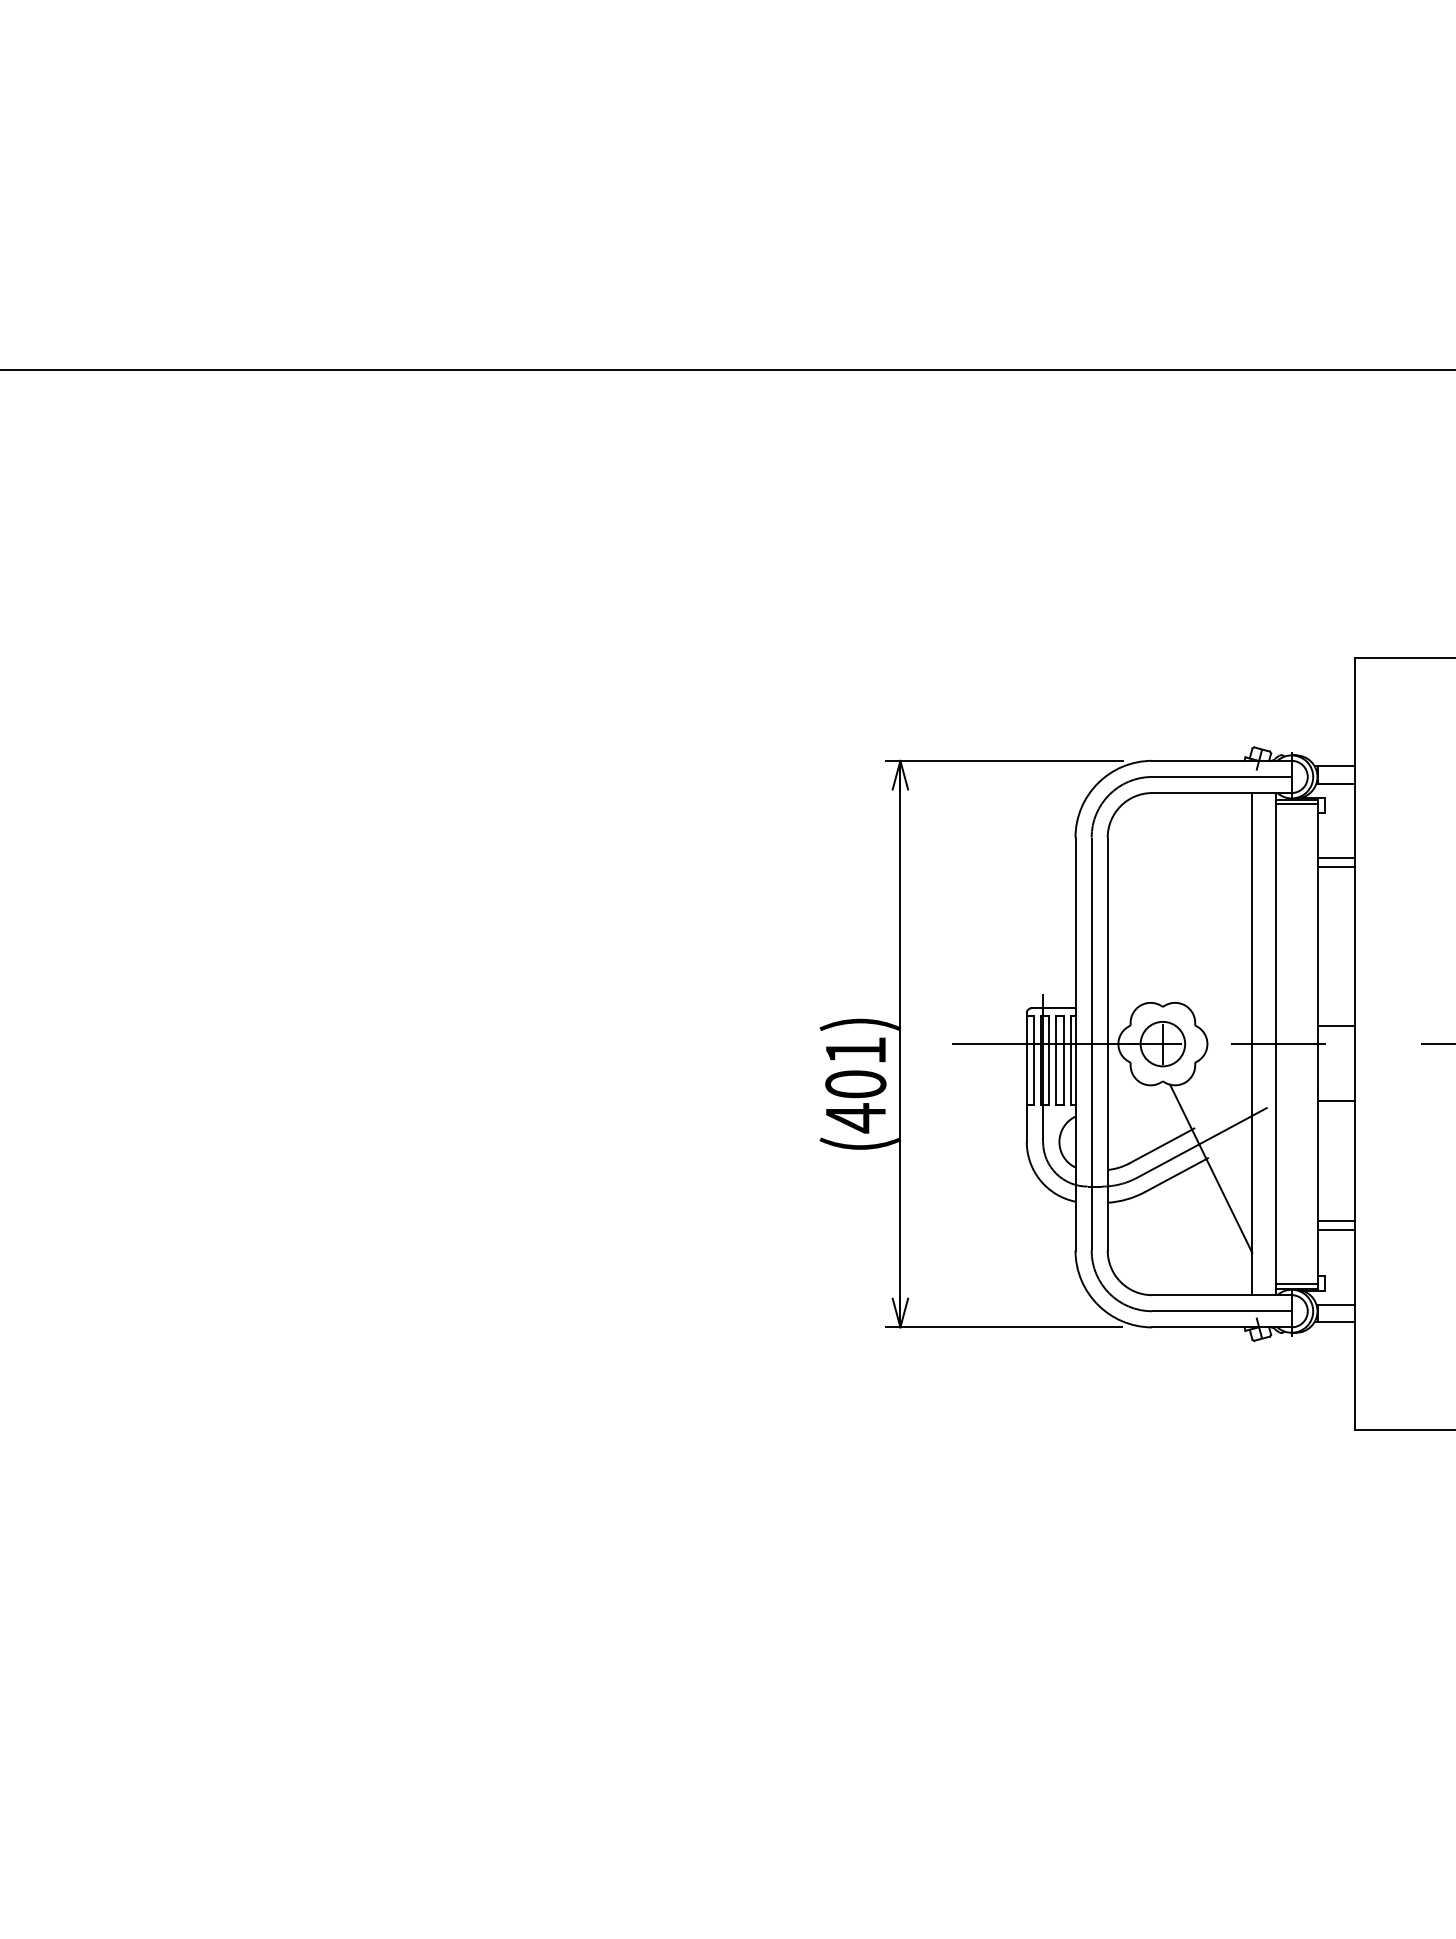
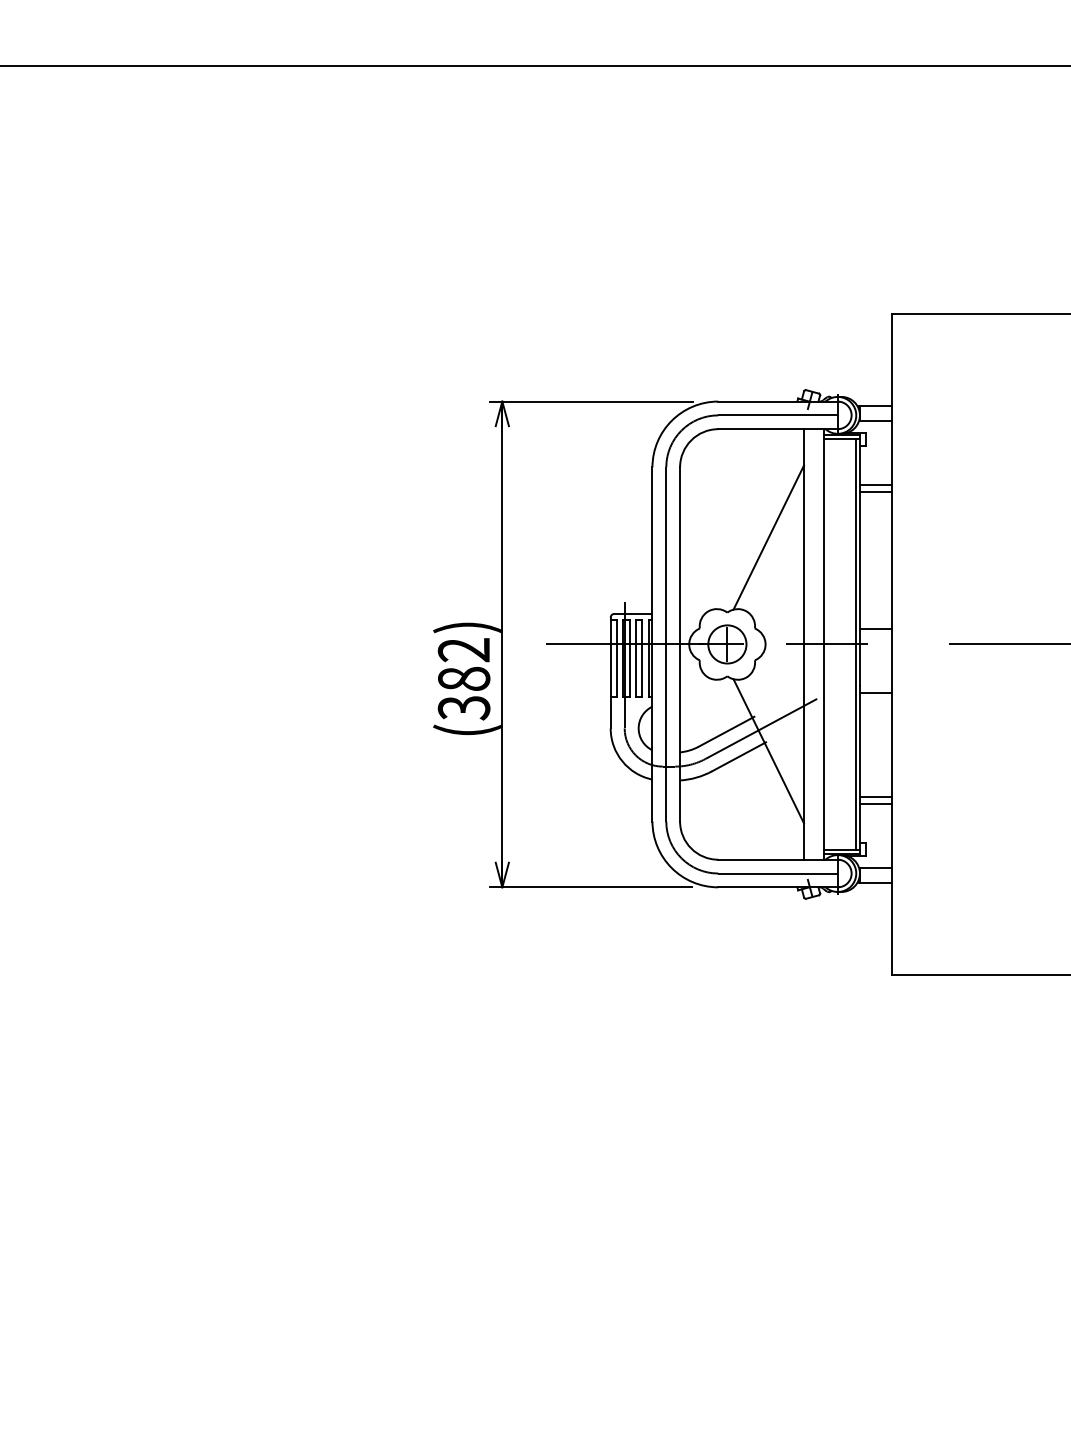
line: (1211, 919) -> (769, 537), added
line: (1313, 1043) -> (856, 643), added
text: (855, 1084) -> (463, 679), (401) -> (382)

